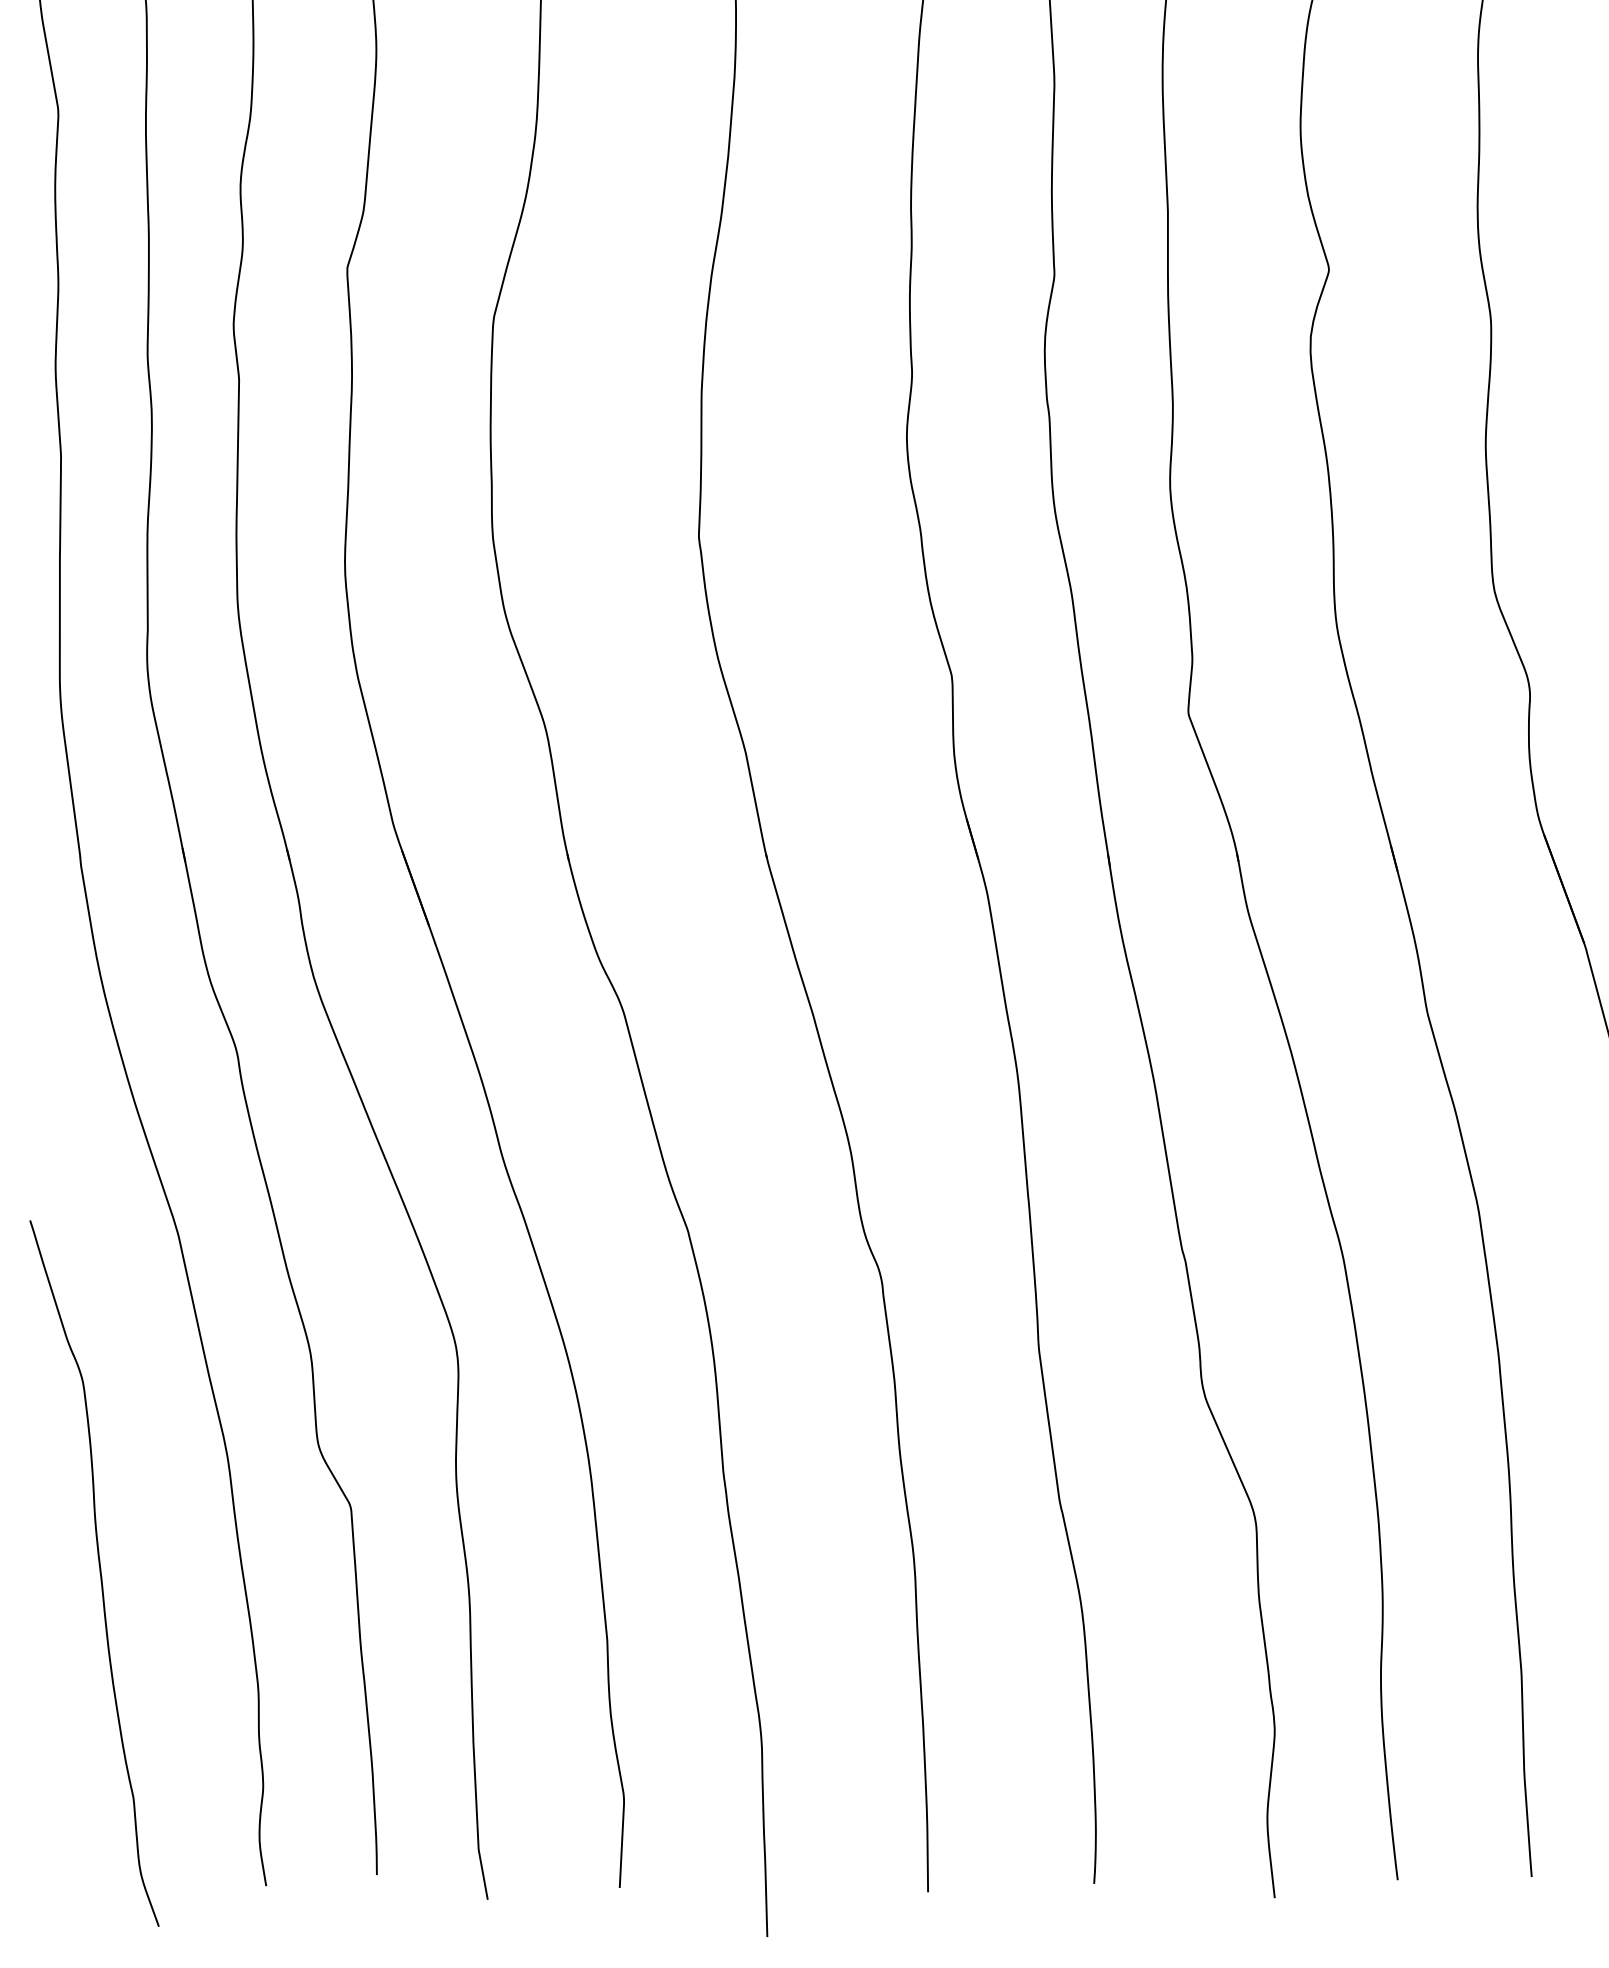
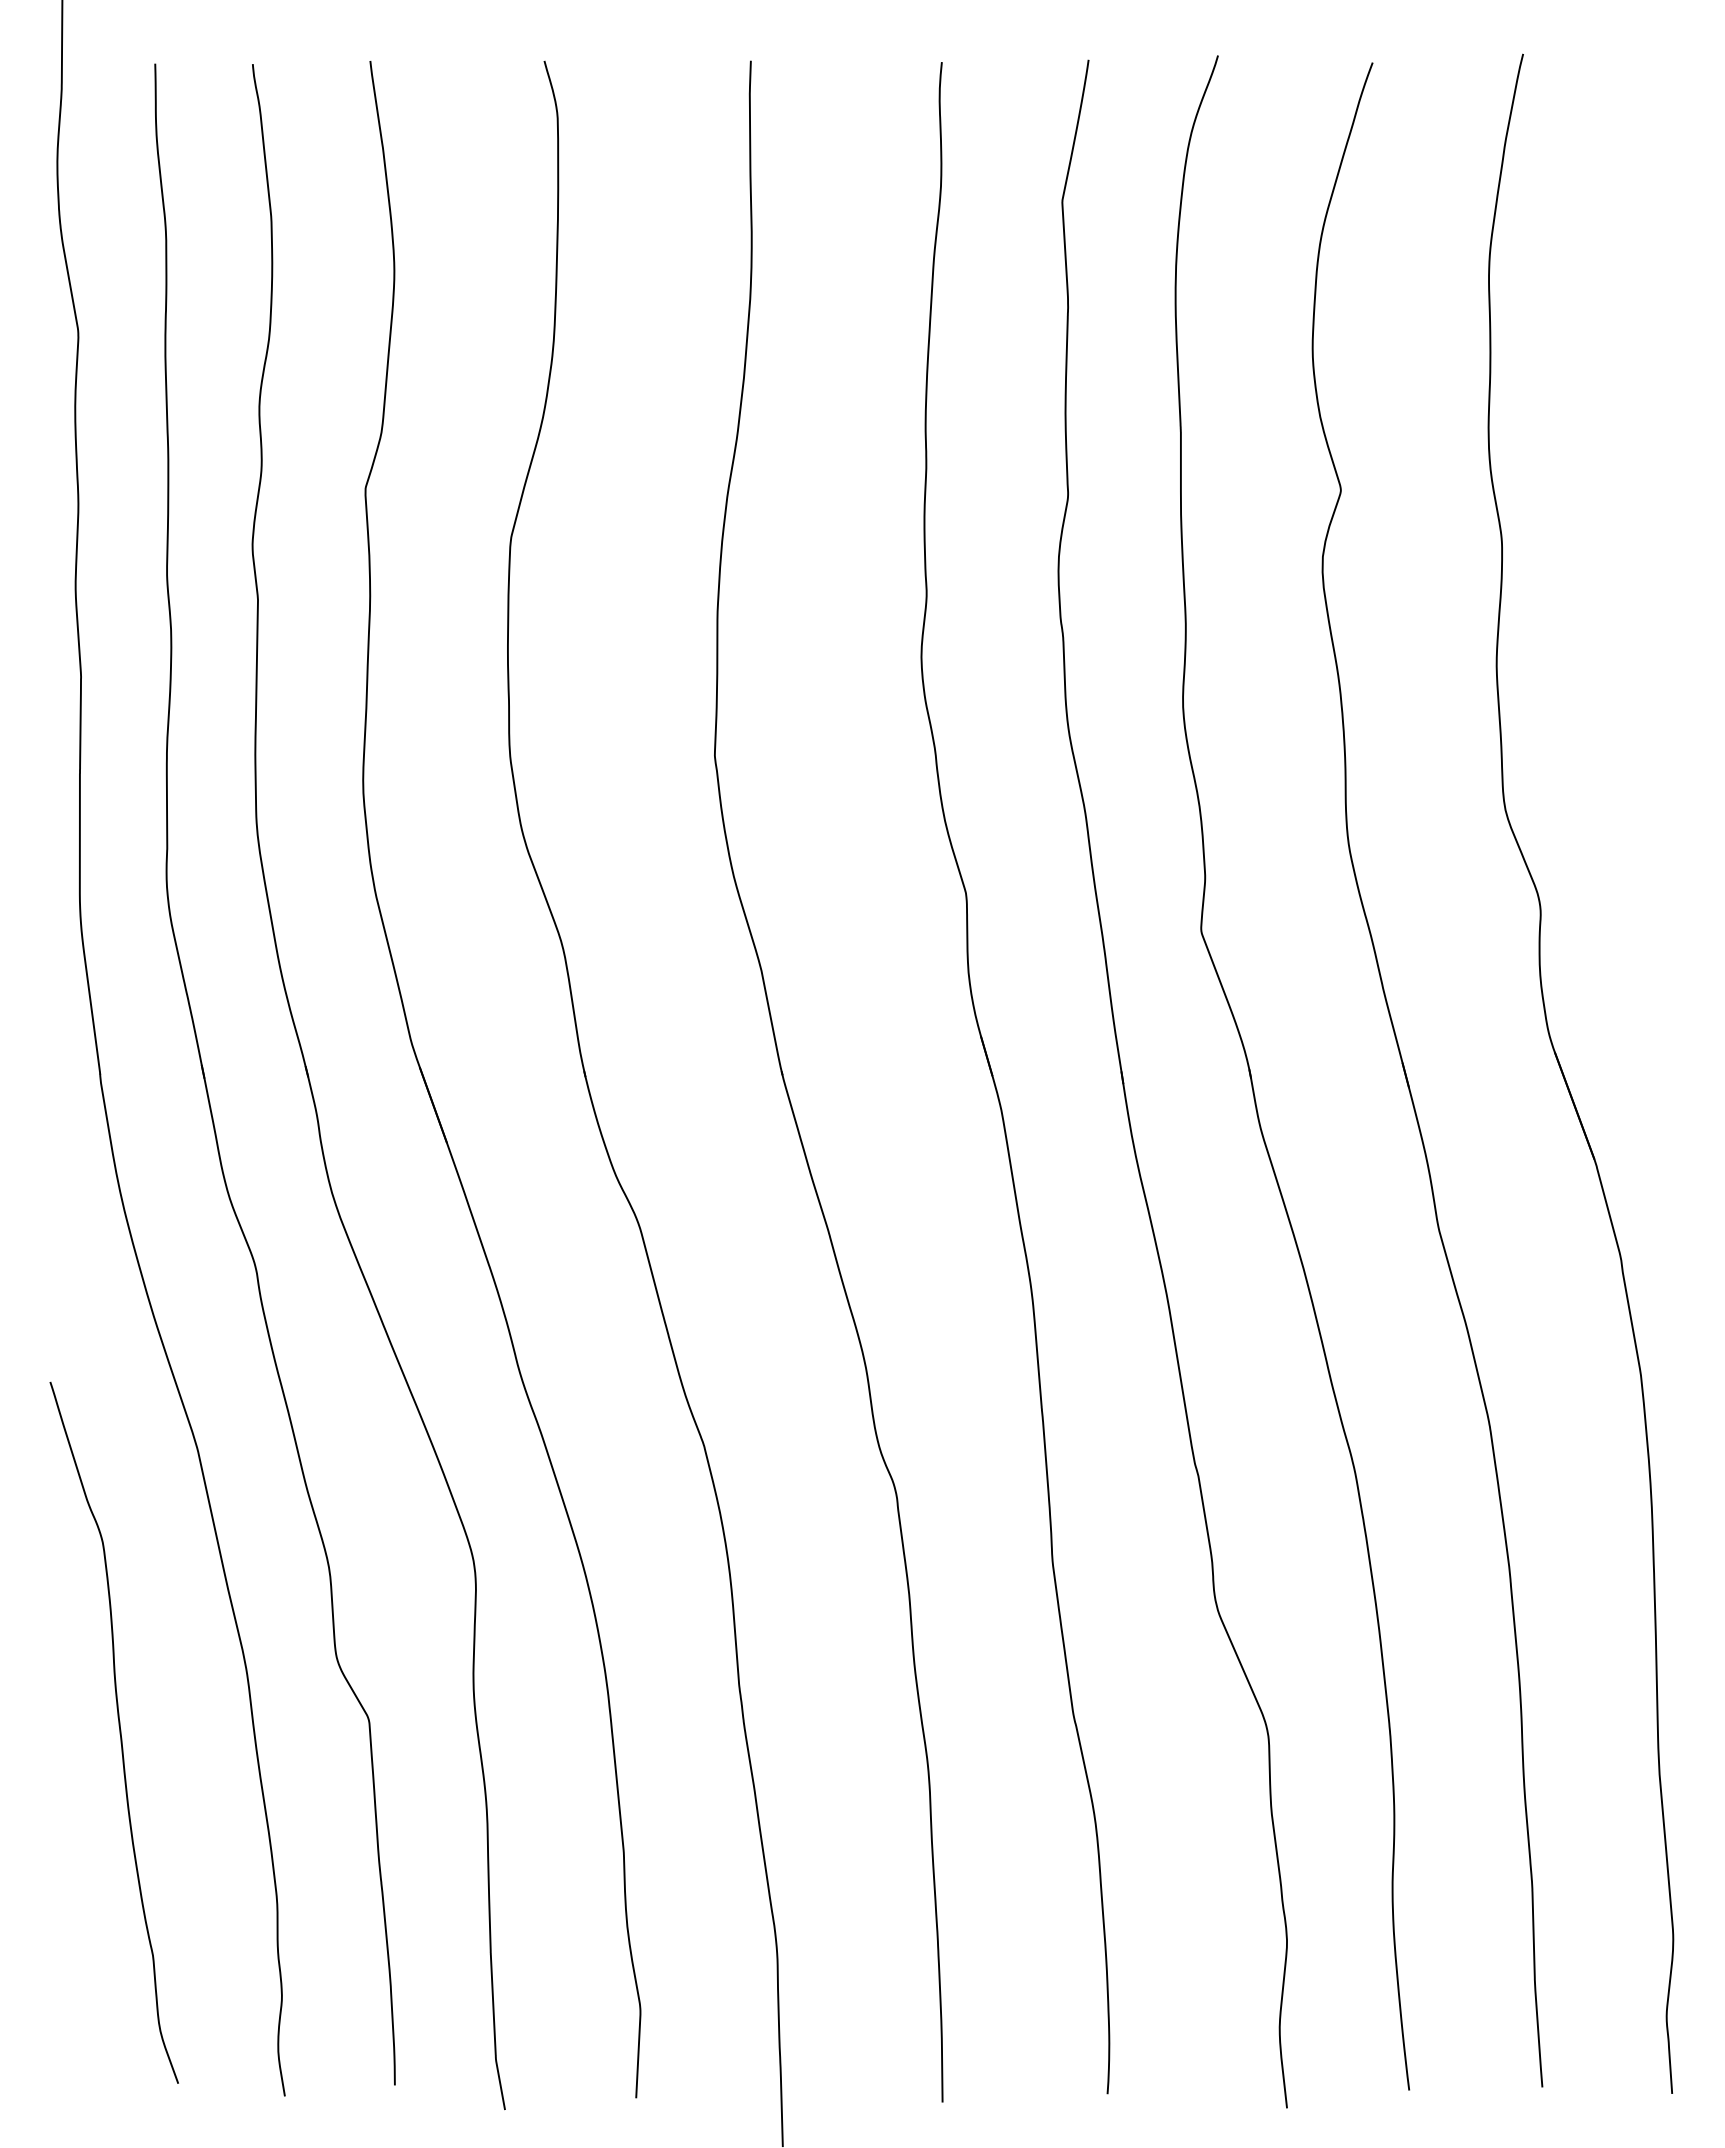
curve: (99, 1573) -> (119, 1732), moved

